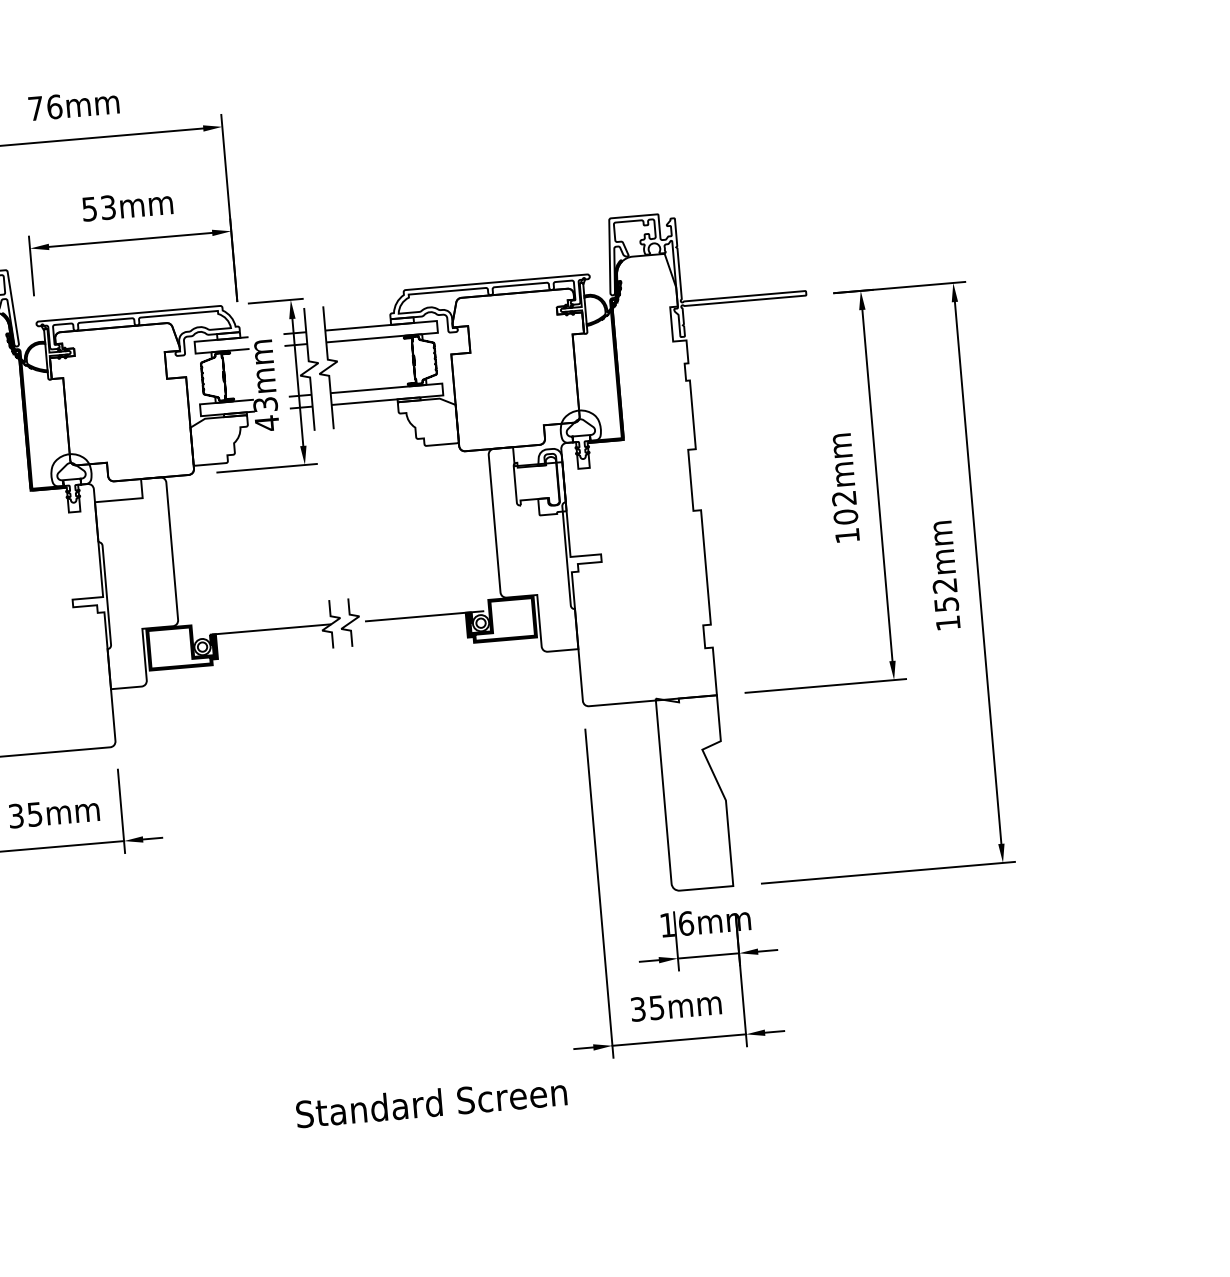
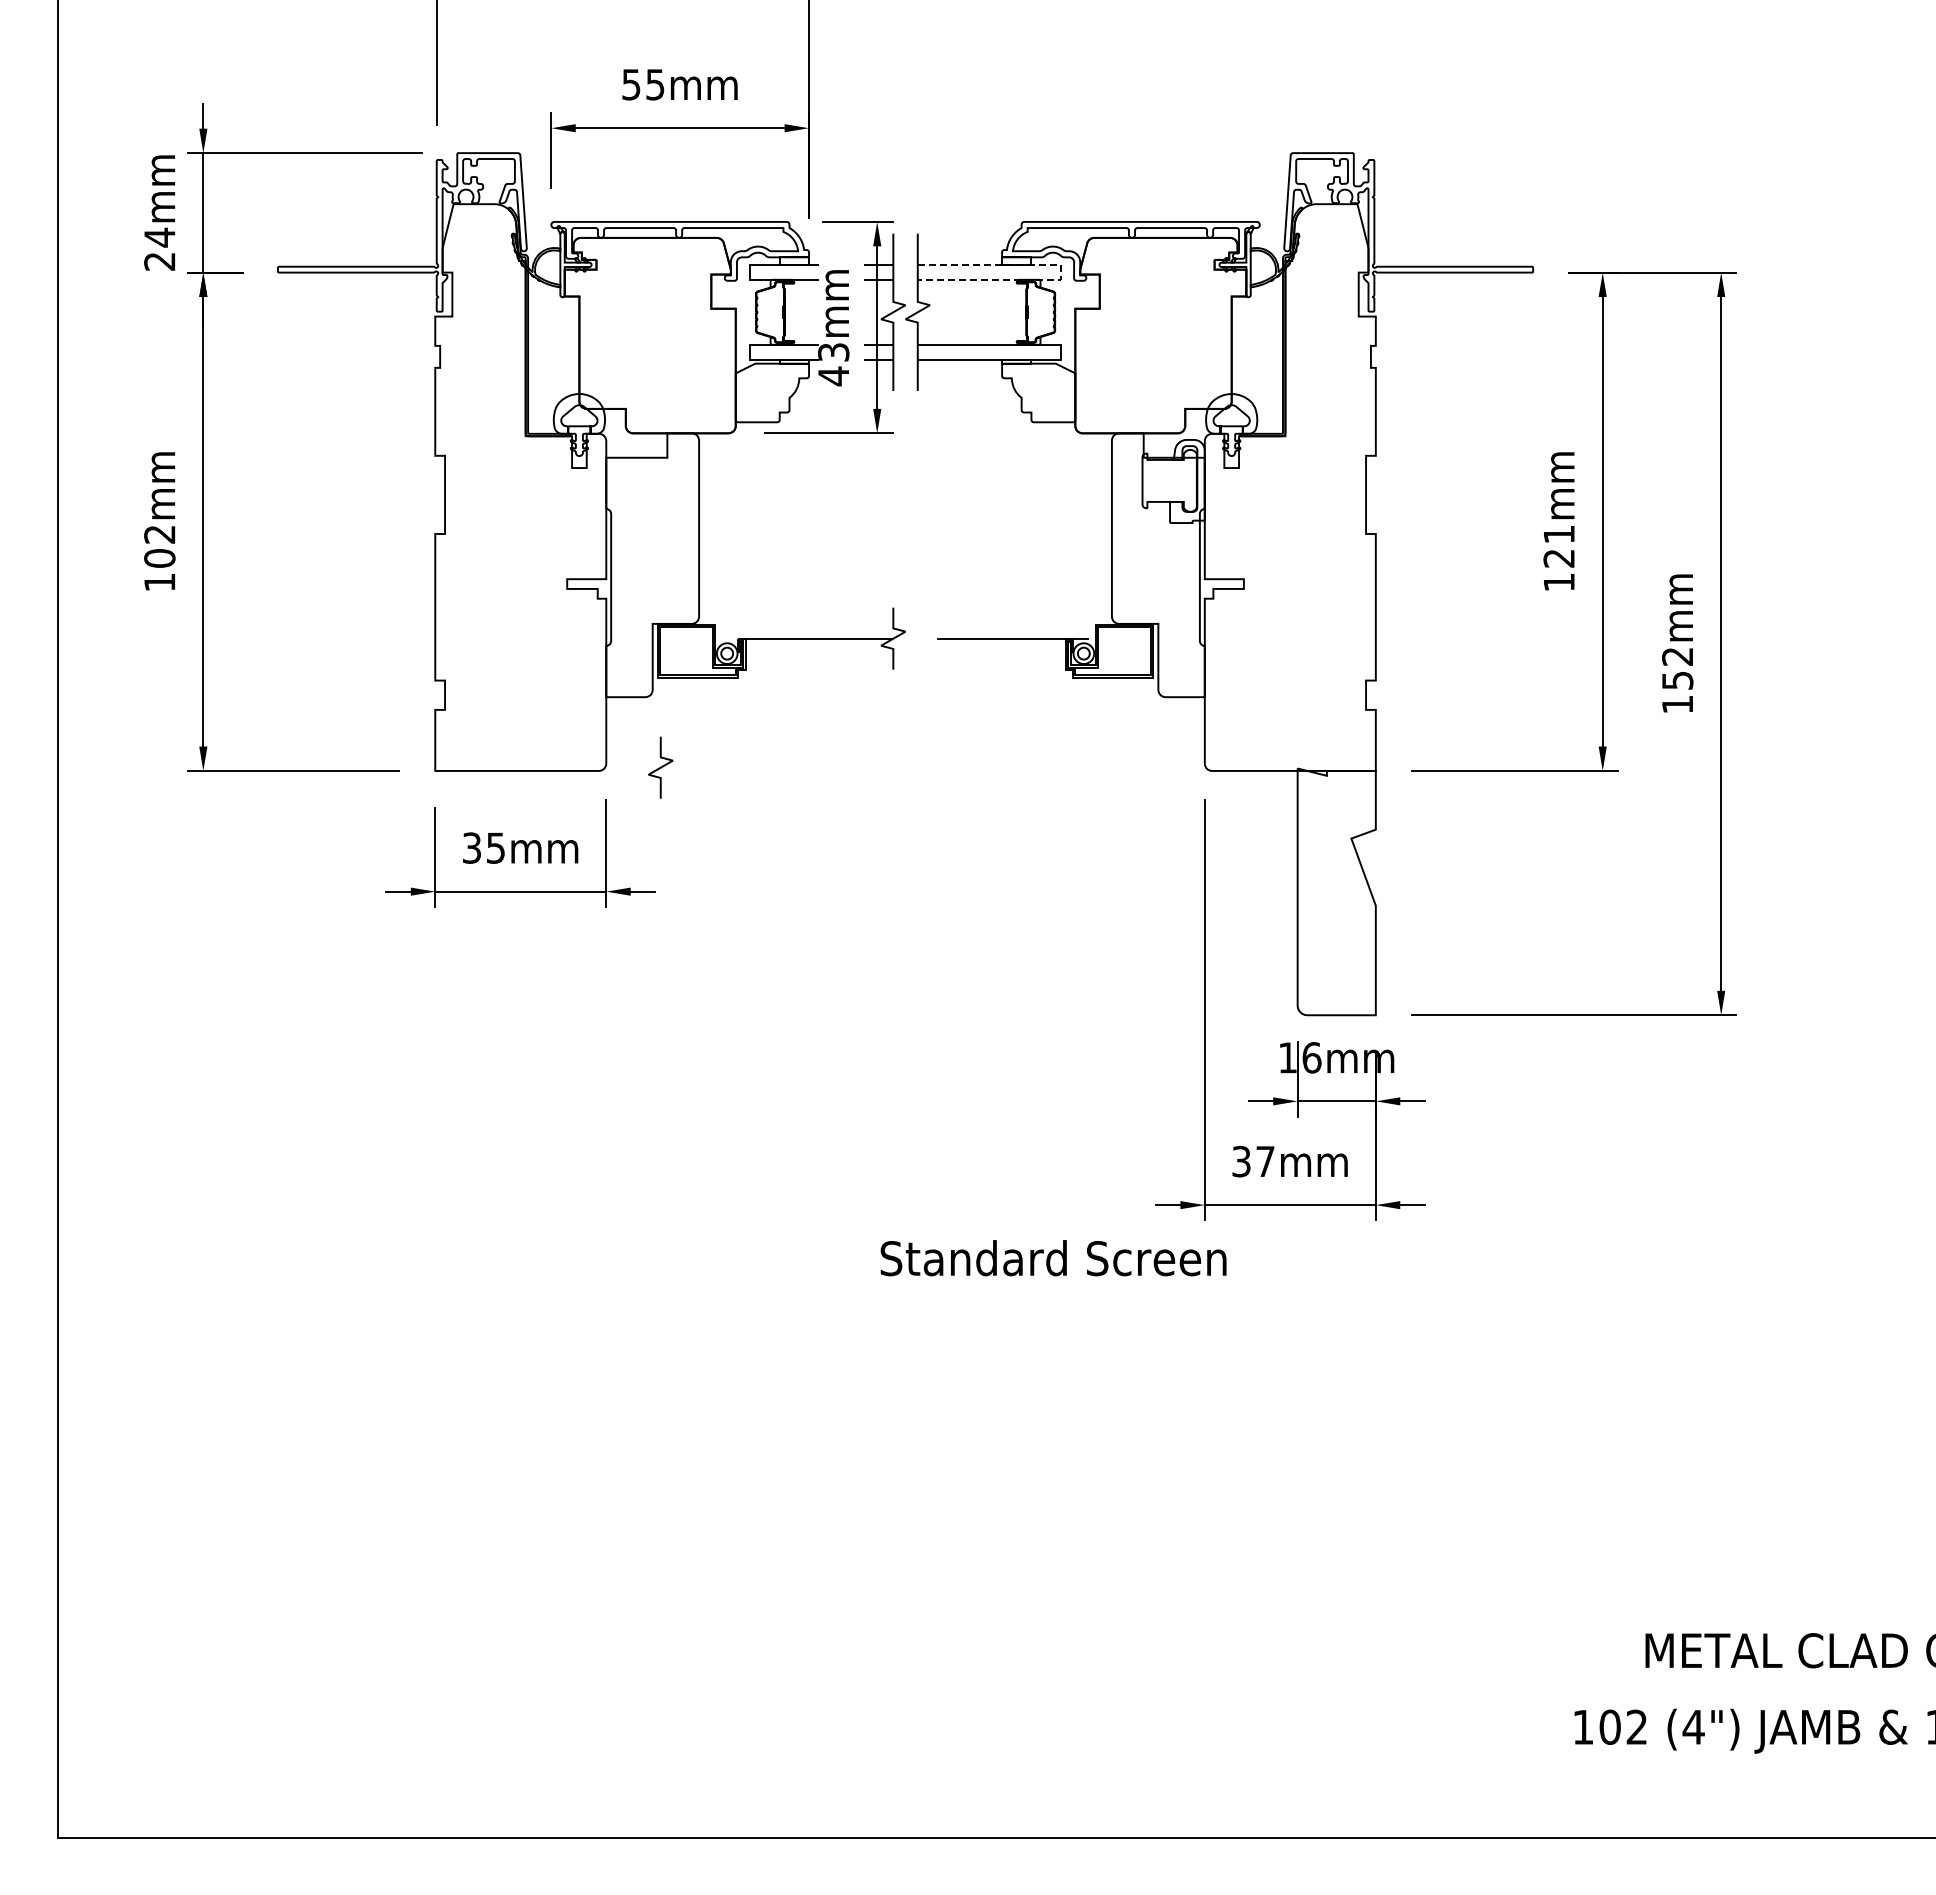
text: (108, 207) -> (655, 84), 53mm -> 55mm
line: (437, 327) -> (1060, 272), solid -> dashed
text: (844, 507) -> (1558, 546), 102mm -> 121mm
curve: (350, 622) -> (660, 767), moved
text: (656, 1007) -> (1265, 1161), 35mm -> 37mm
text: (431, 1103) -> (1053, 1258), moved

